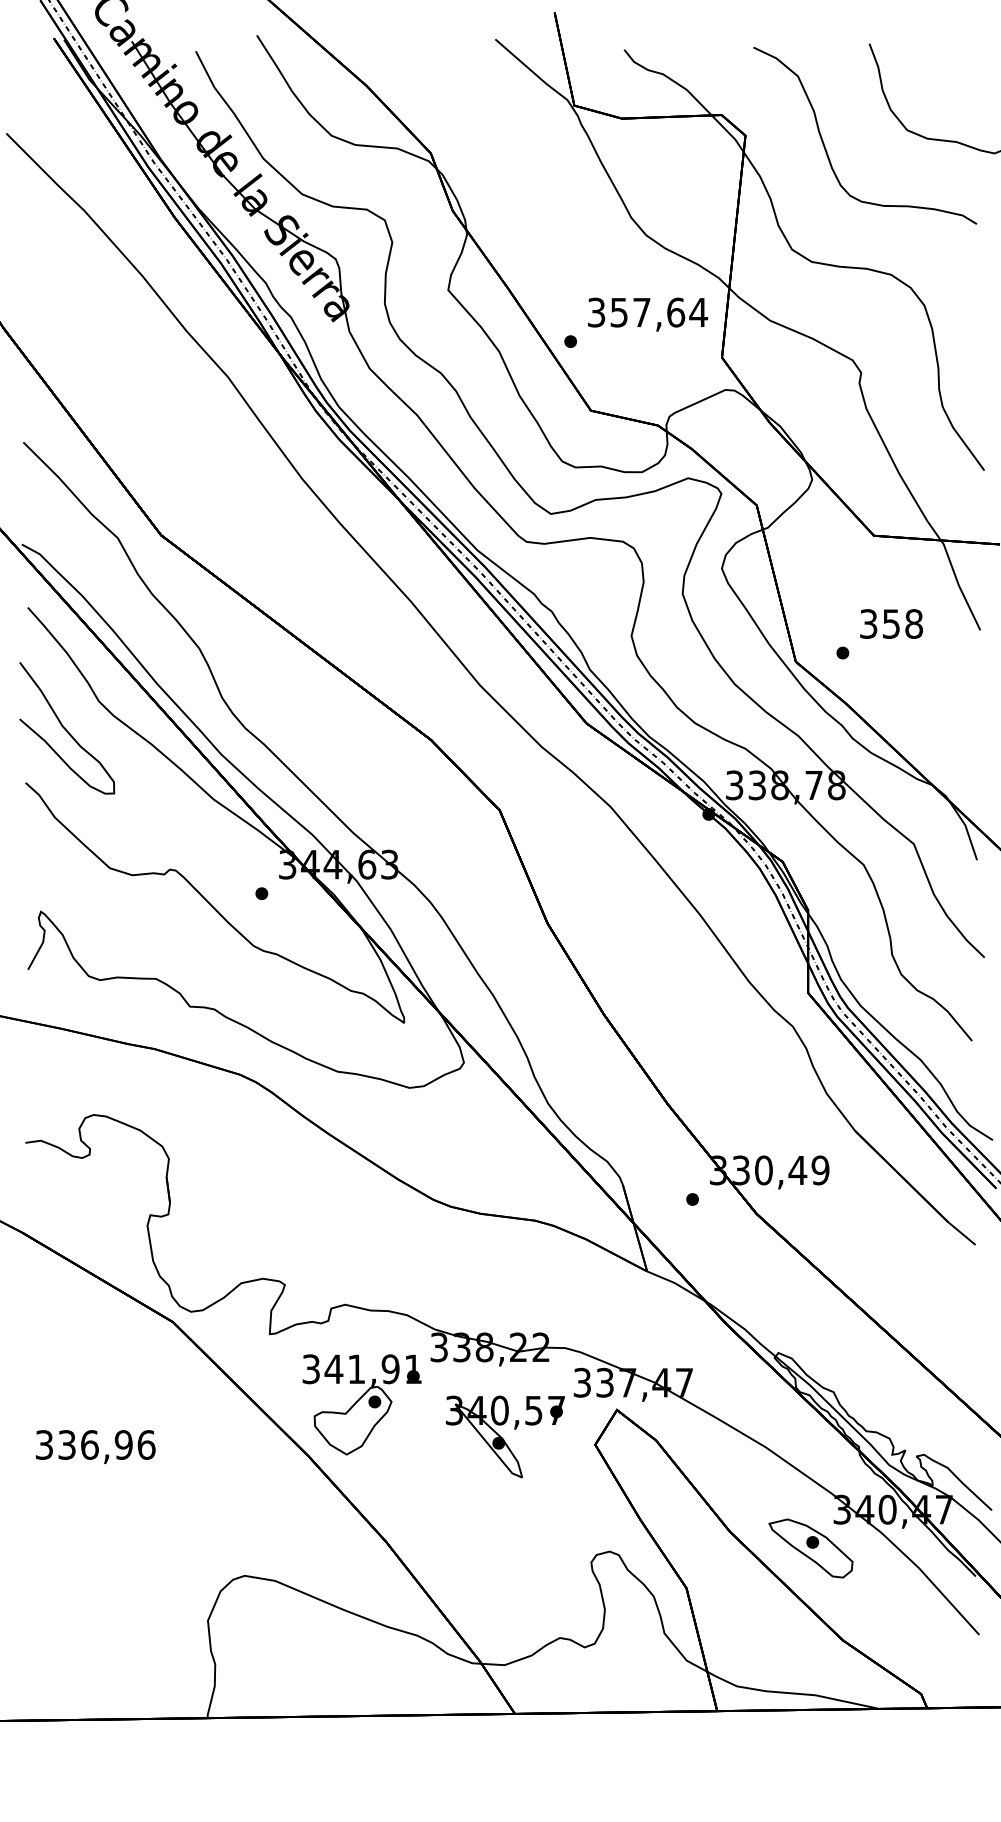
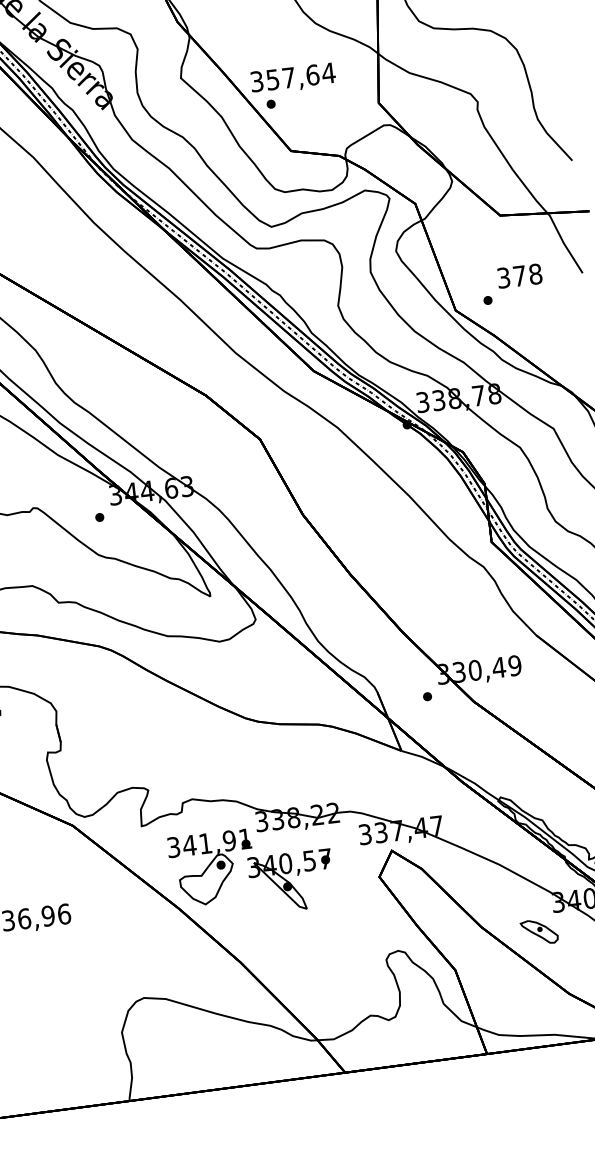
text: (648, 314) -> (293, 78), moved
text: (891, 623) -> (519, 275), 358 -> 378
part: (505, 1436) -> (291, 881), moved
part: (810, 1548) -> (539, 932), size x0.6

